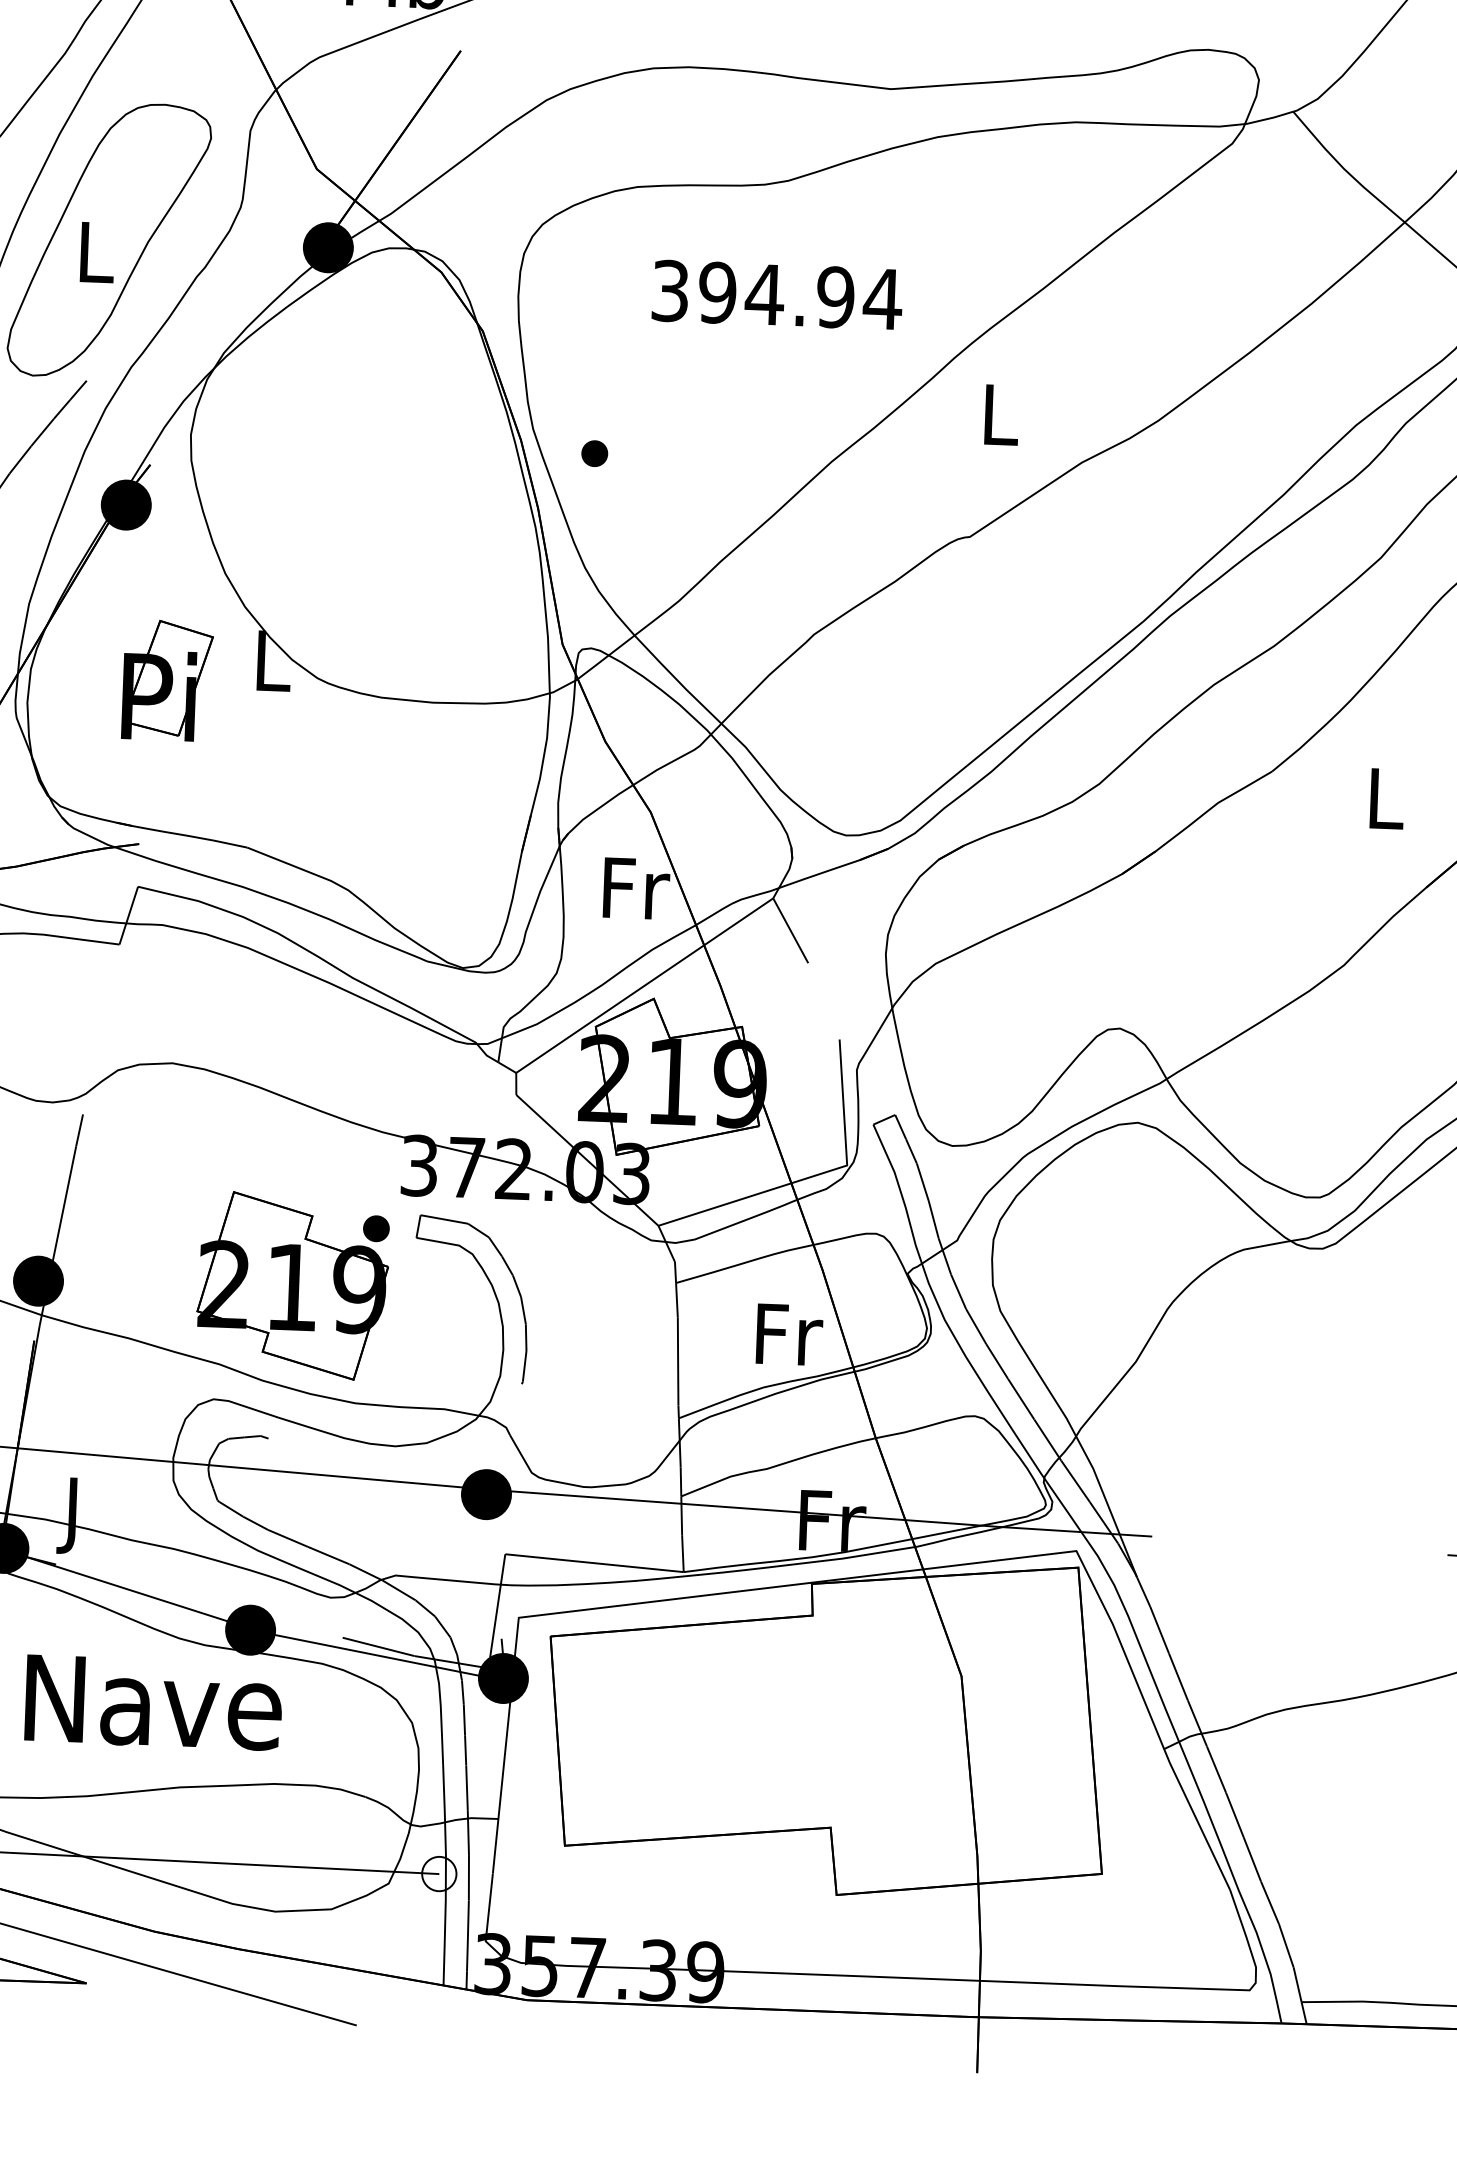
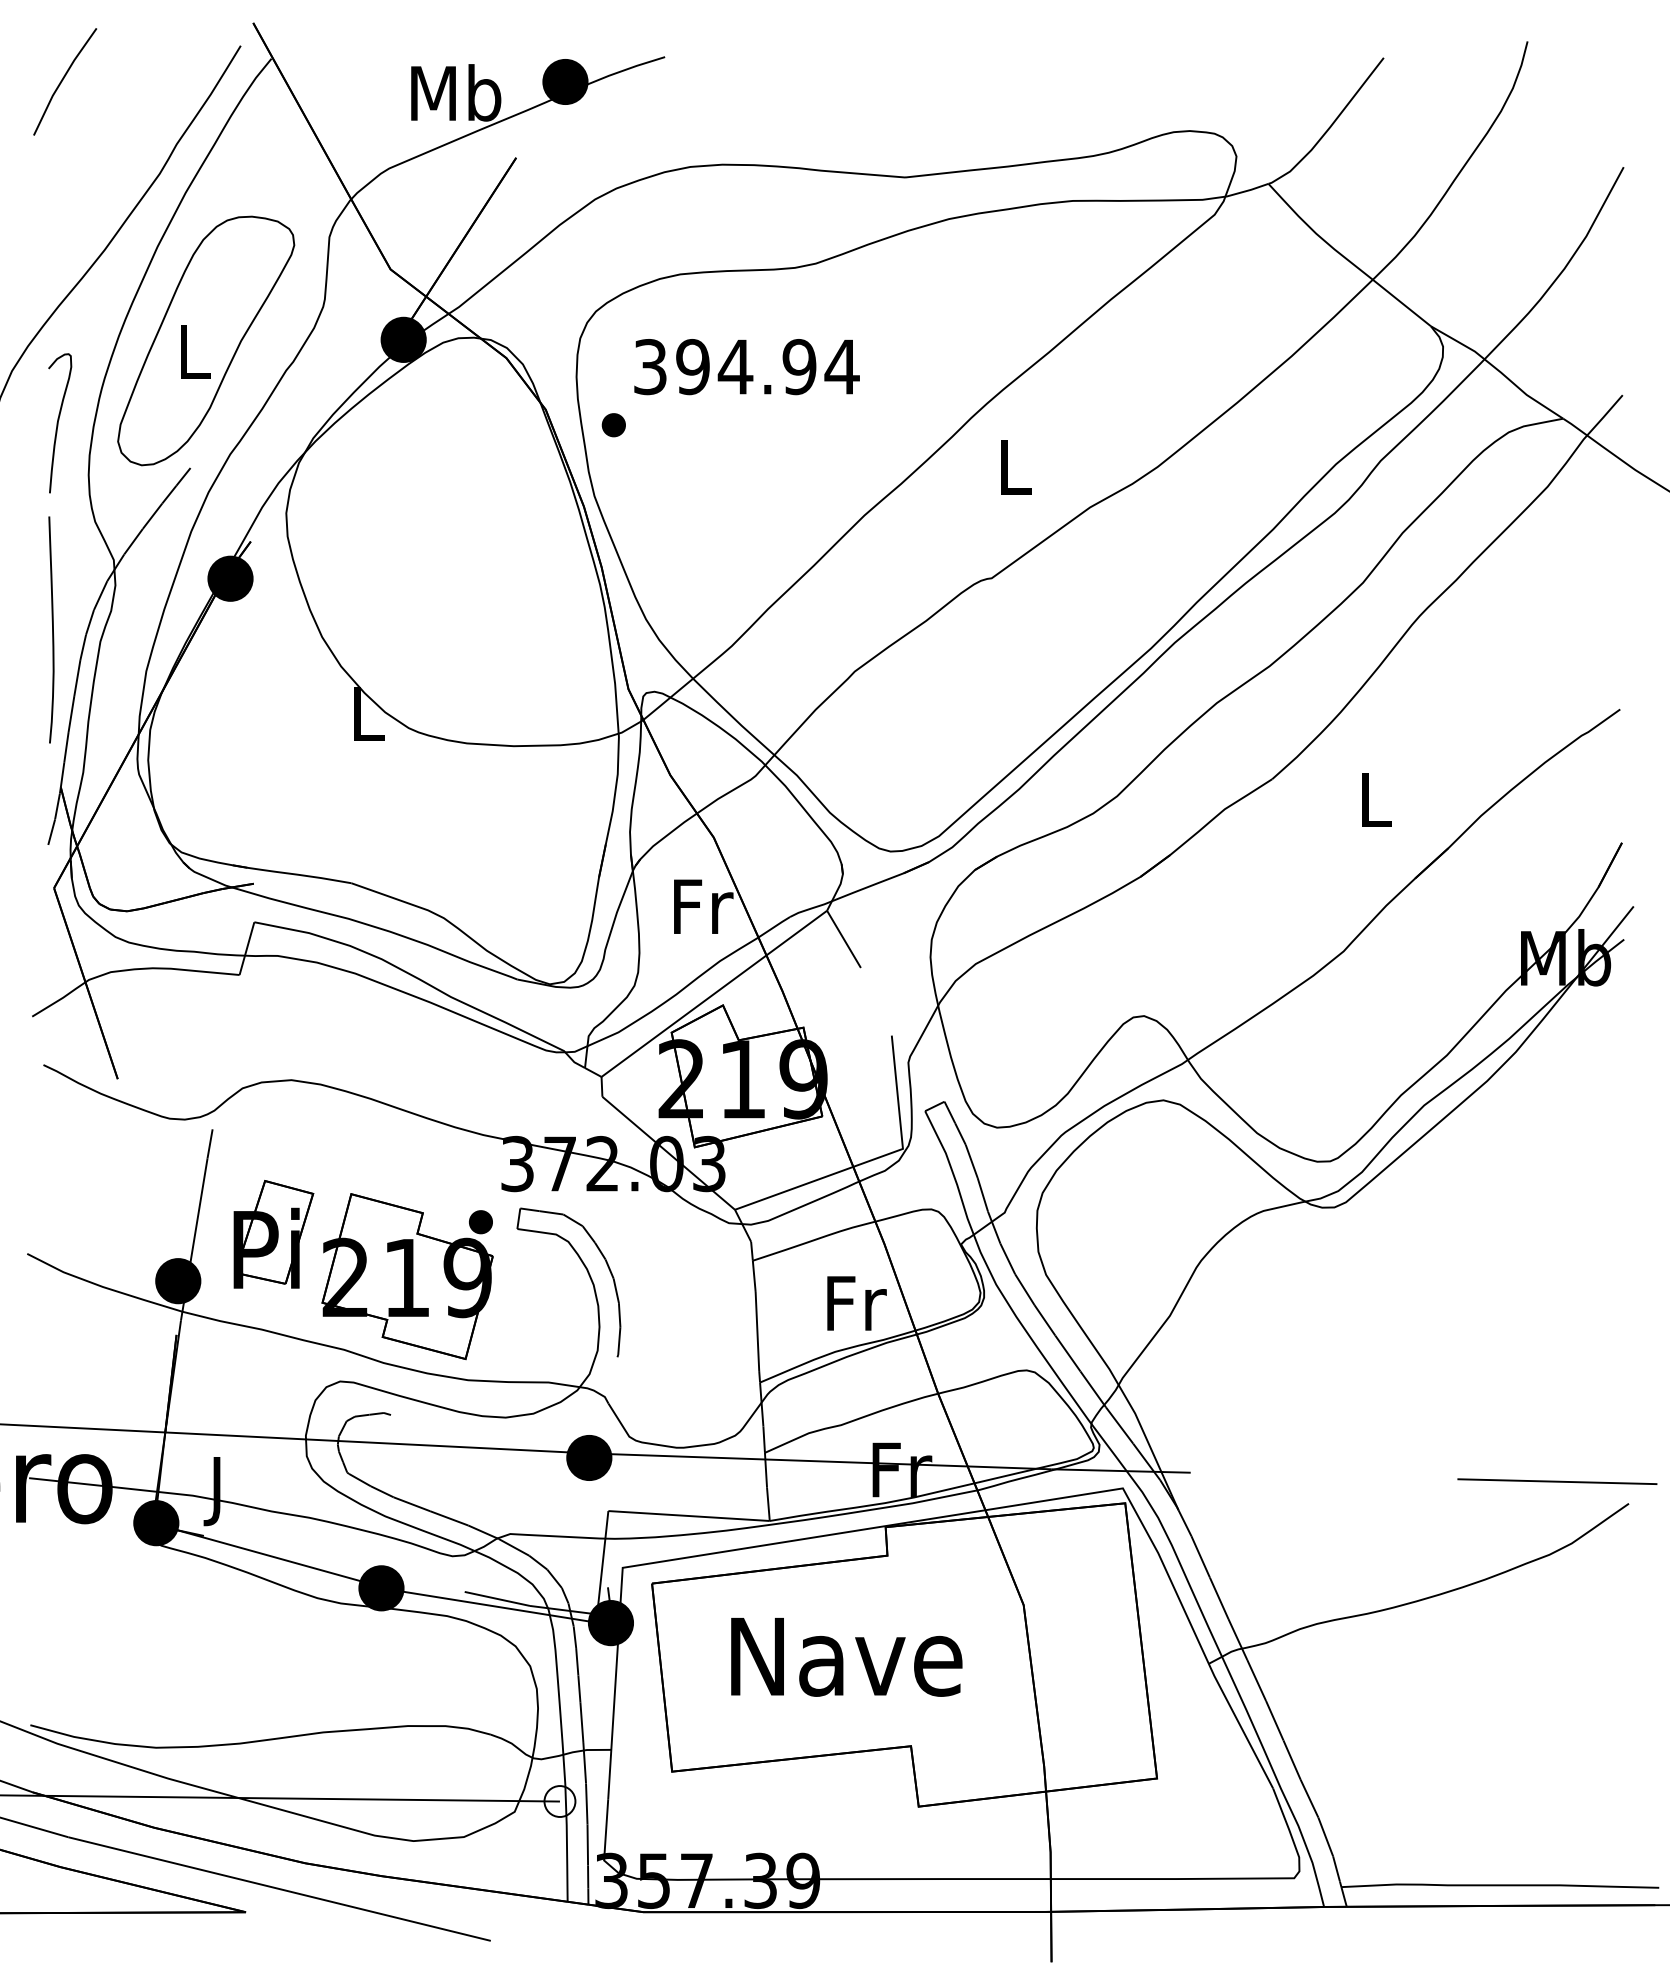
text: (776, 295) -> (746, 367), moved
part: (594, 453) -> (613, 425), moved
part: (167, 680) -> (273, 1234), moved
text: (153, 1703) -> (846, 1657), moved

